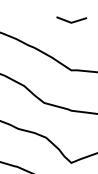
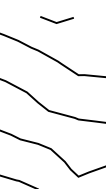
line: (71, 21) -> (56, 21), moved

